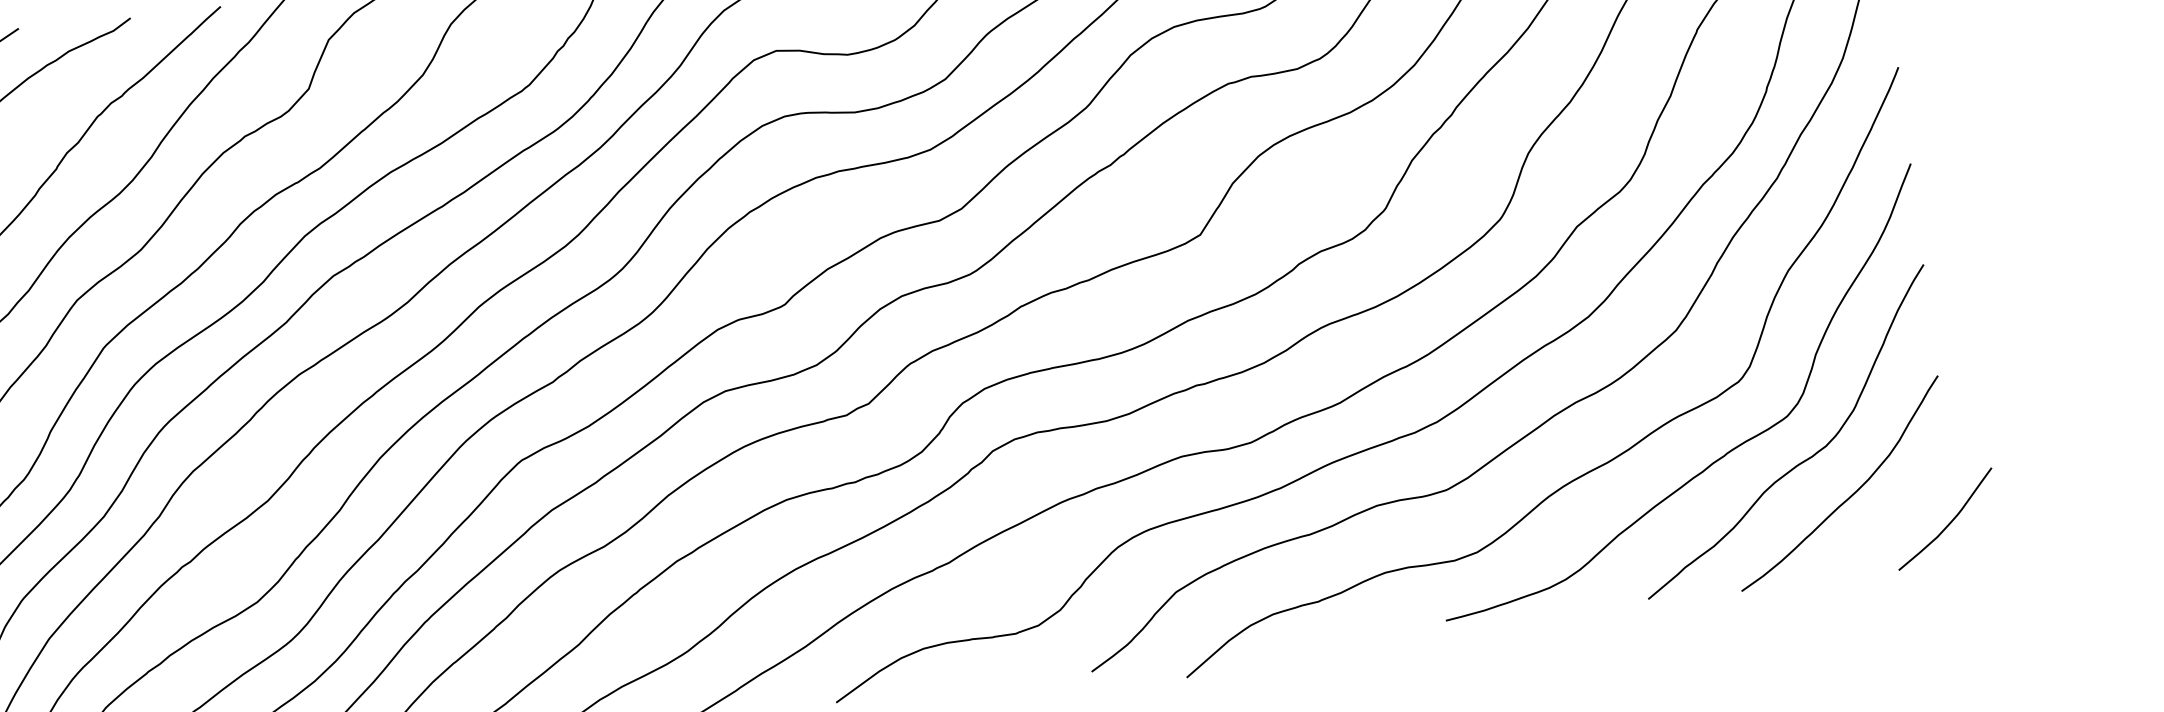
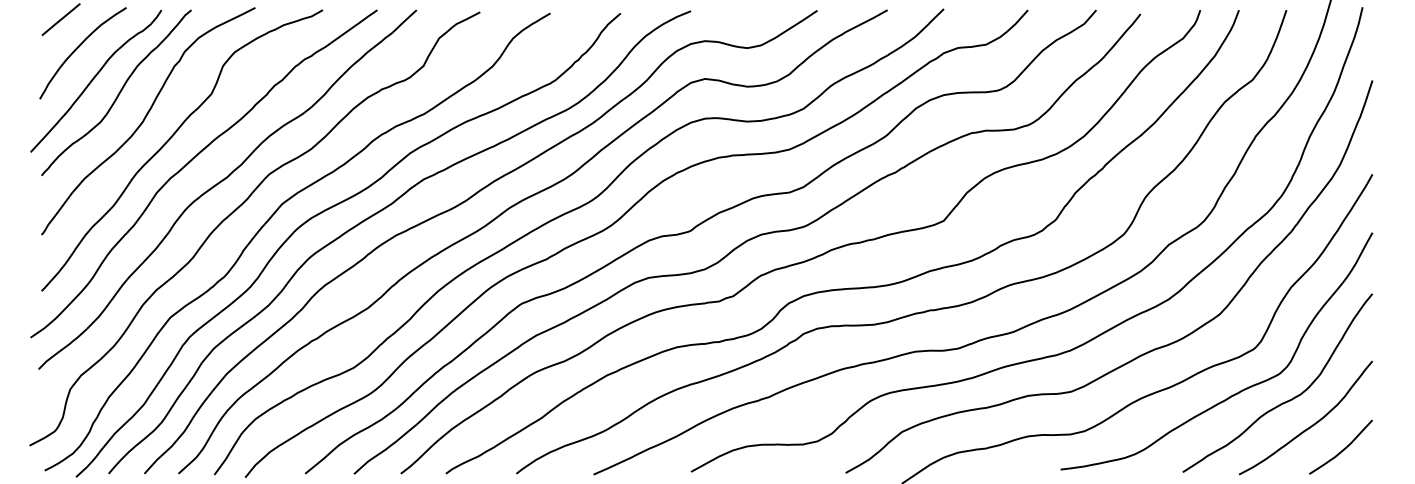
curve: (1949, 520) -> (1343, 448), moved

